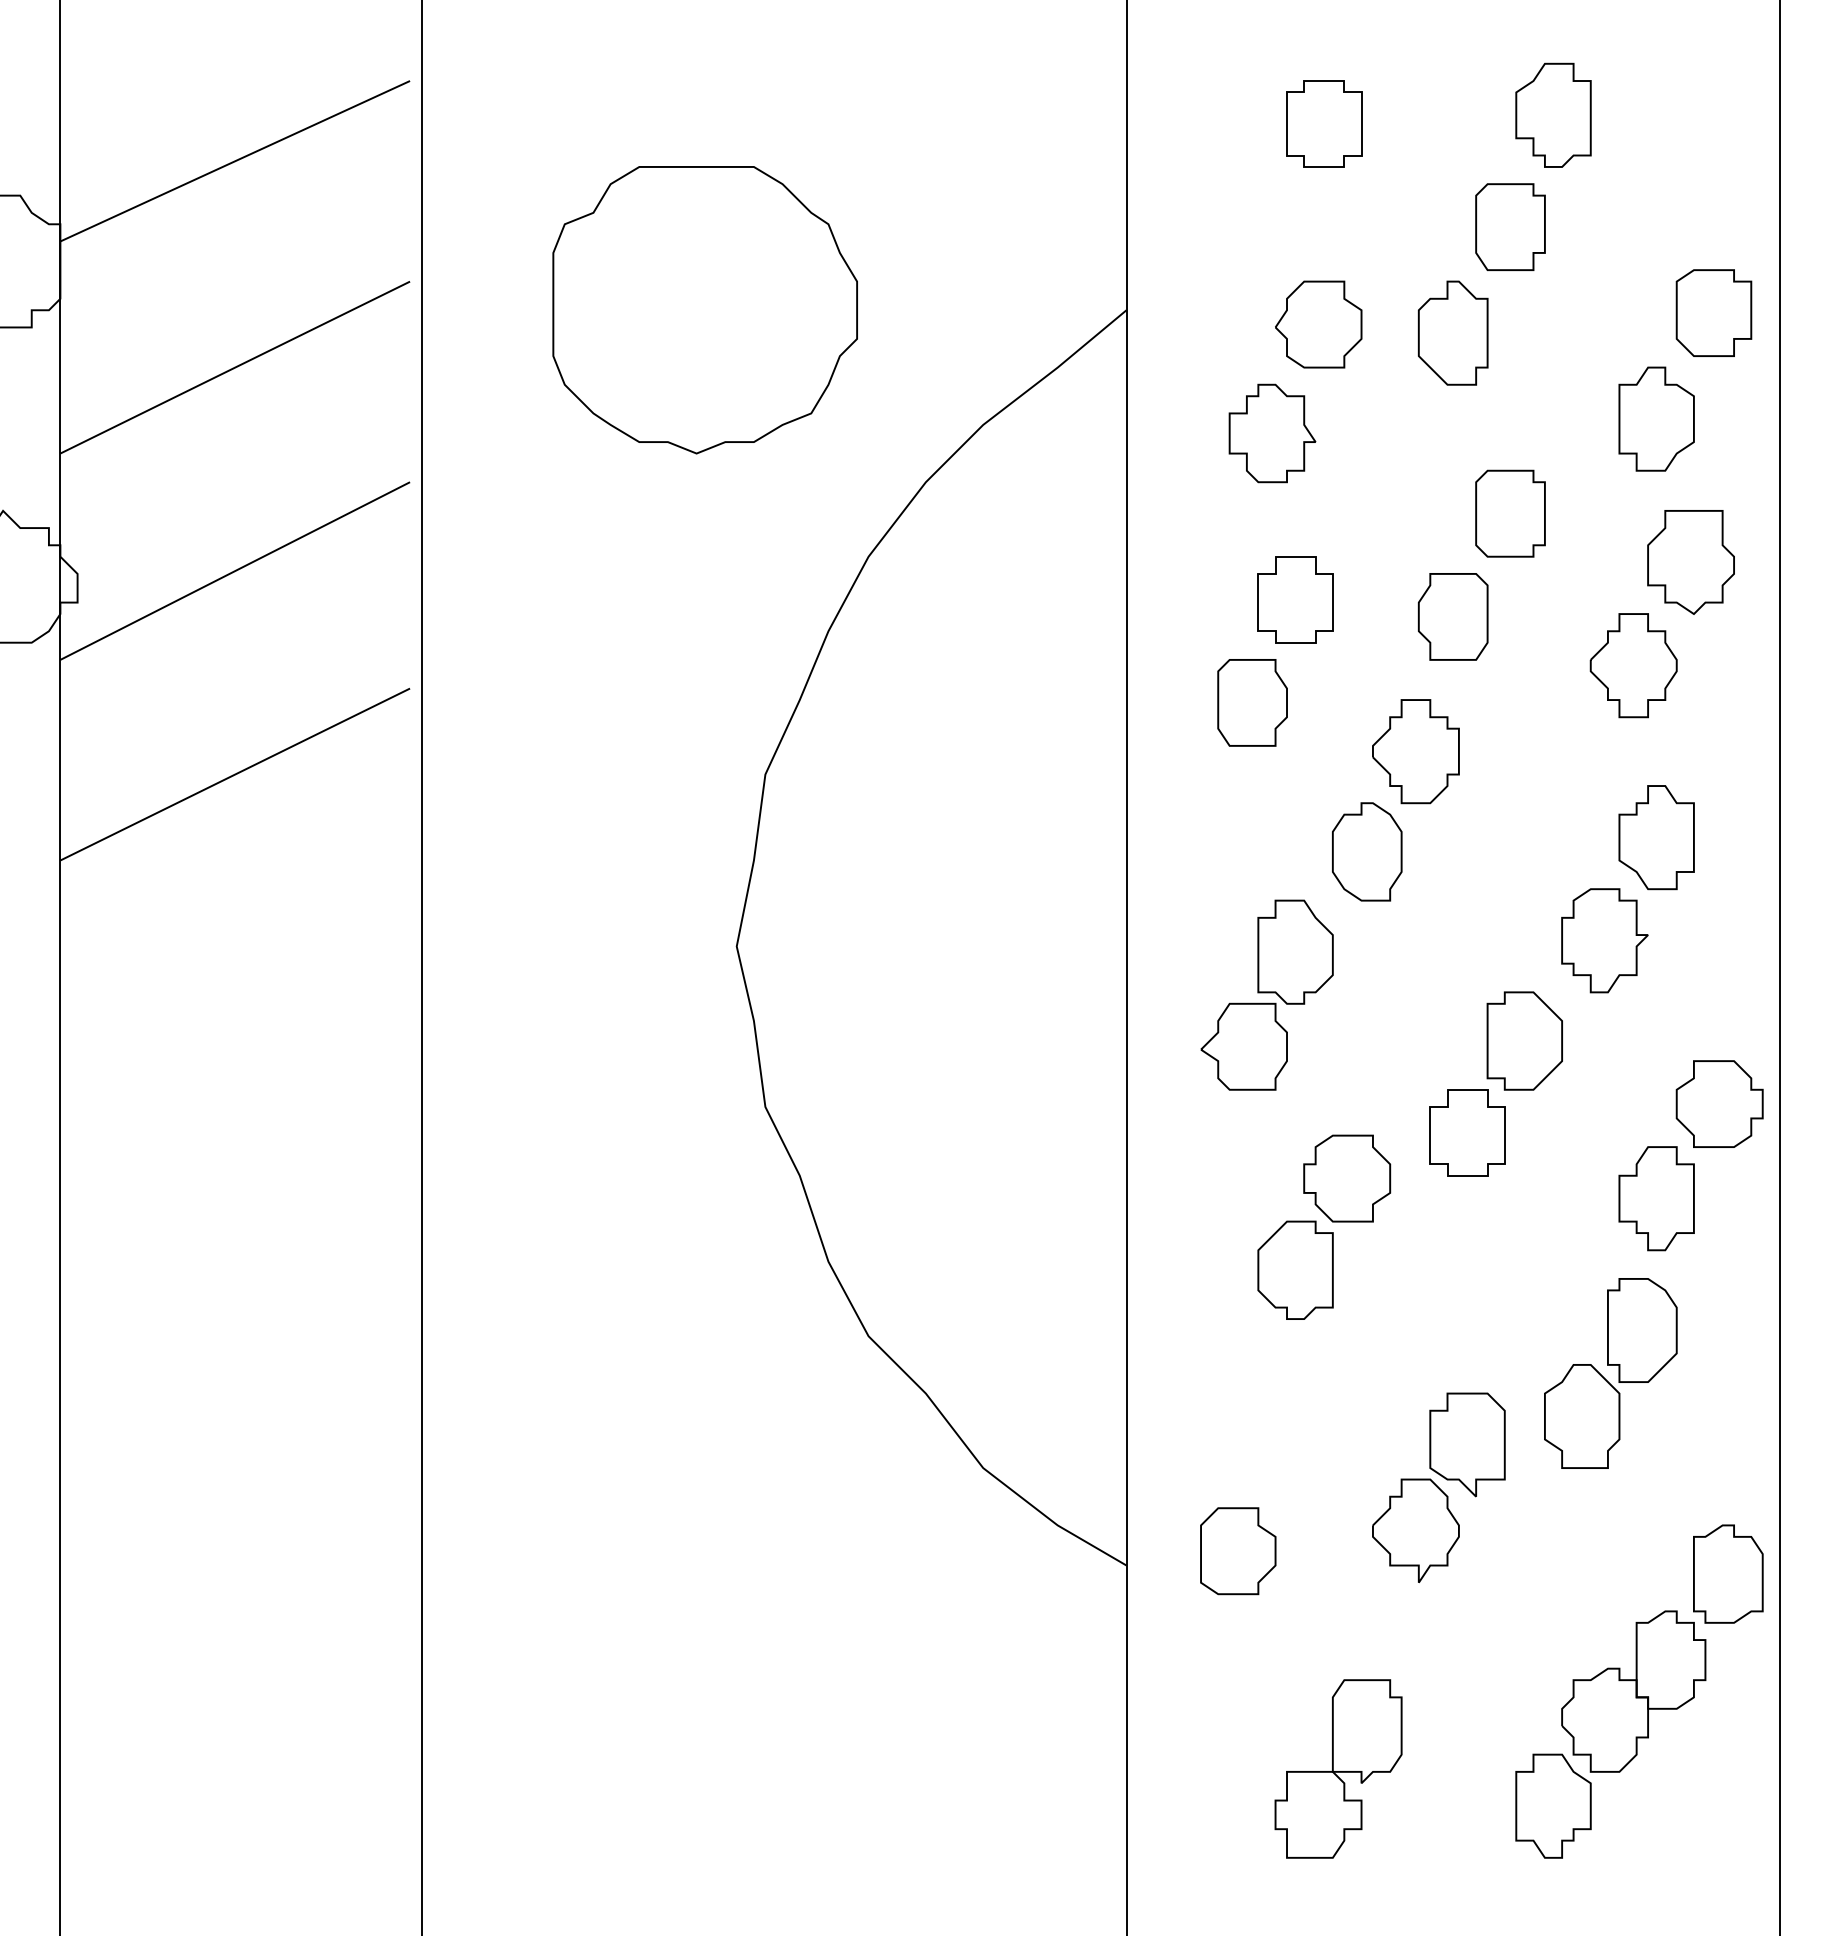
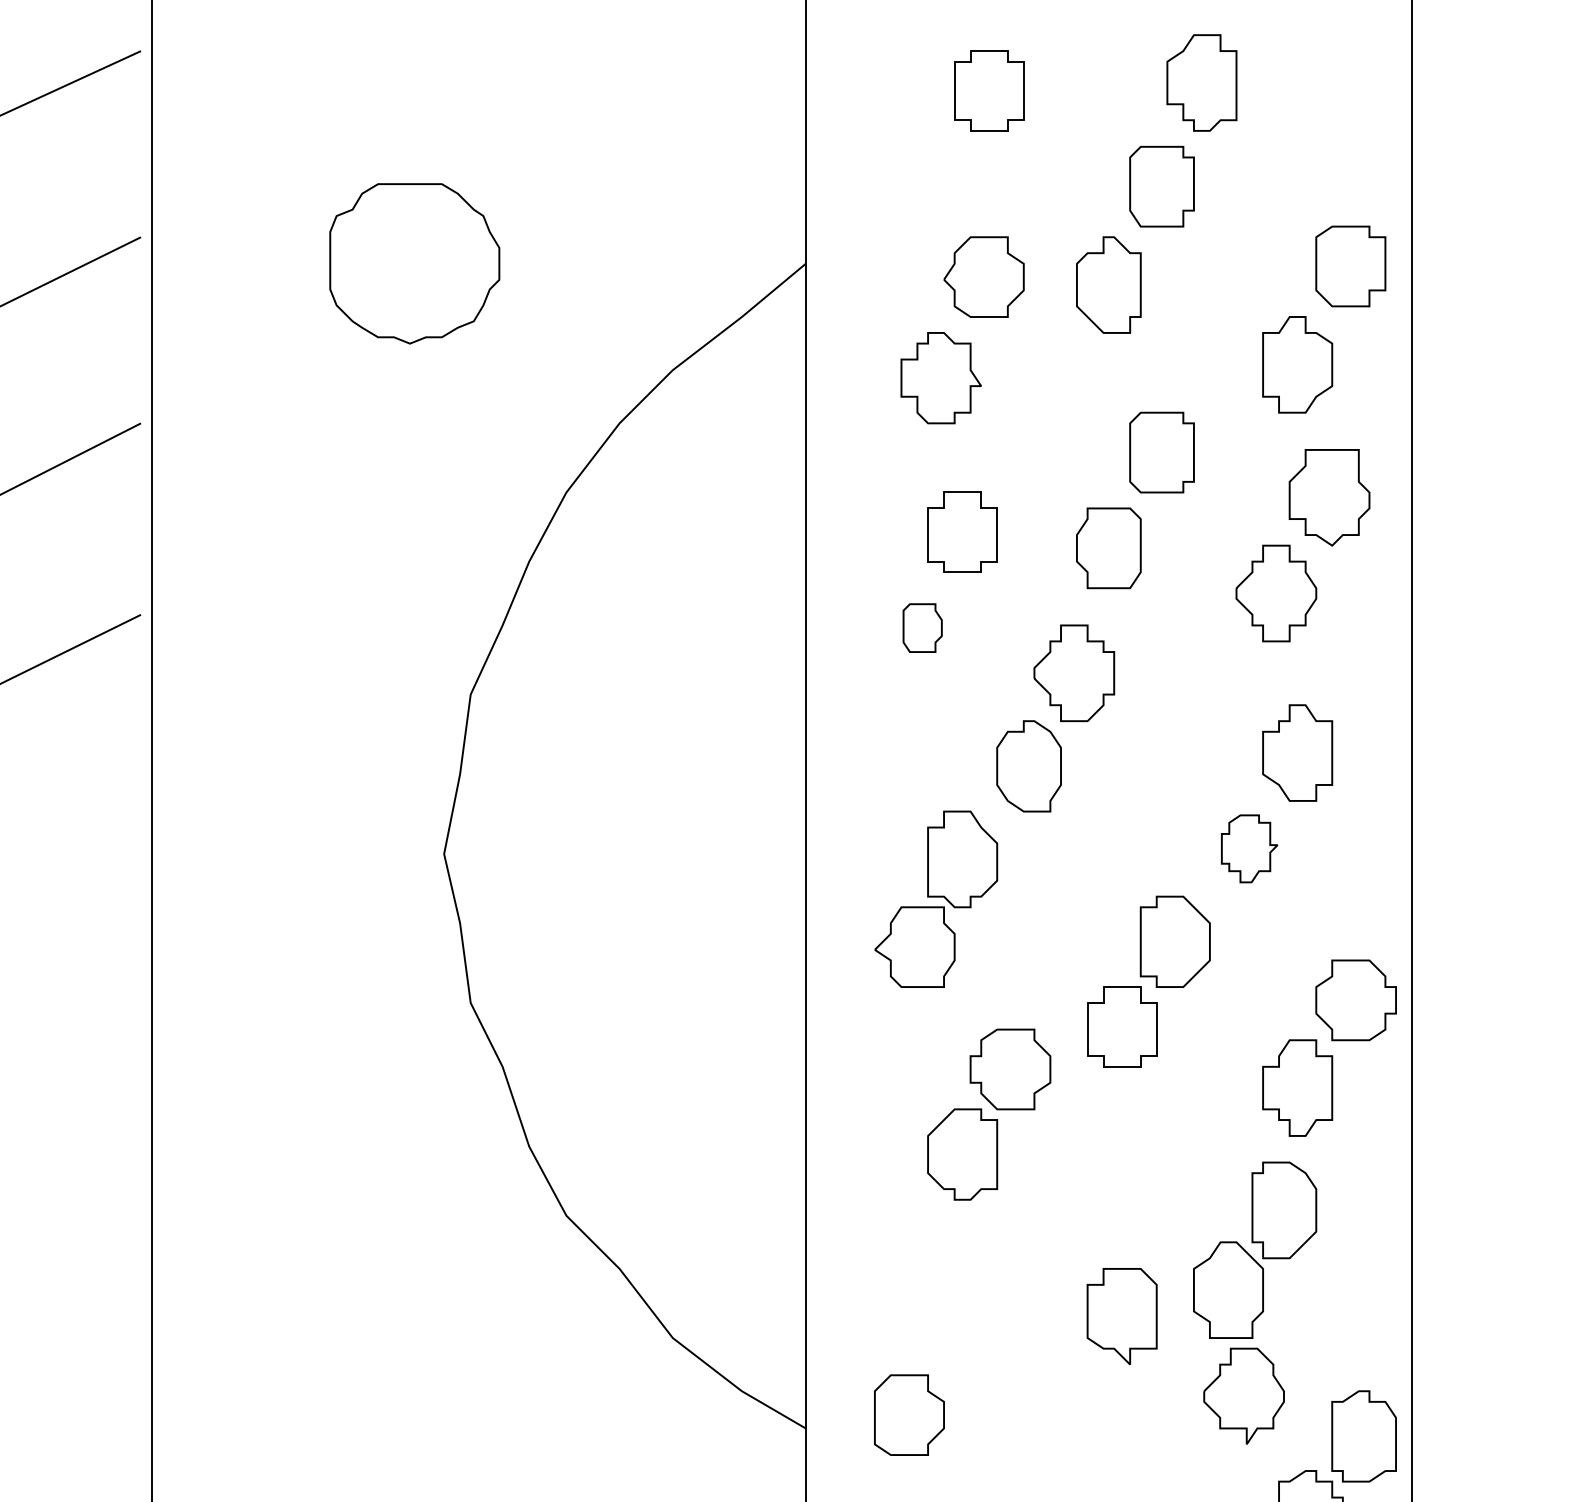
part: (704, 310) -> (414, 264), size x0.6
part: (1252, 702) -> (922, 627), size x0.6
part: (1604, 940) -> (1249, 848), size x0.7
part: (1415, 1530) -> (1243, 1395), moved

